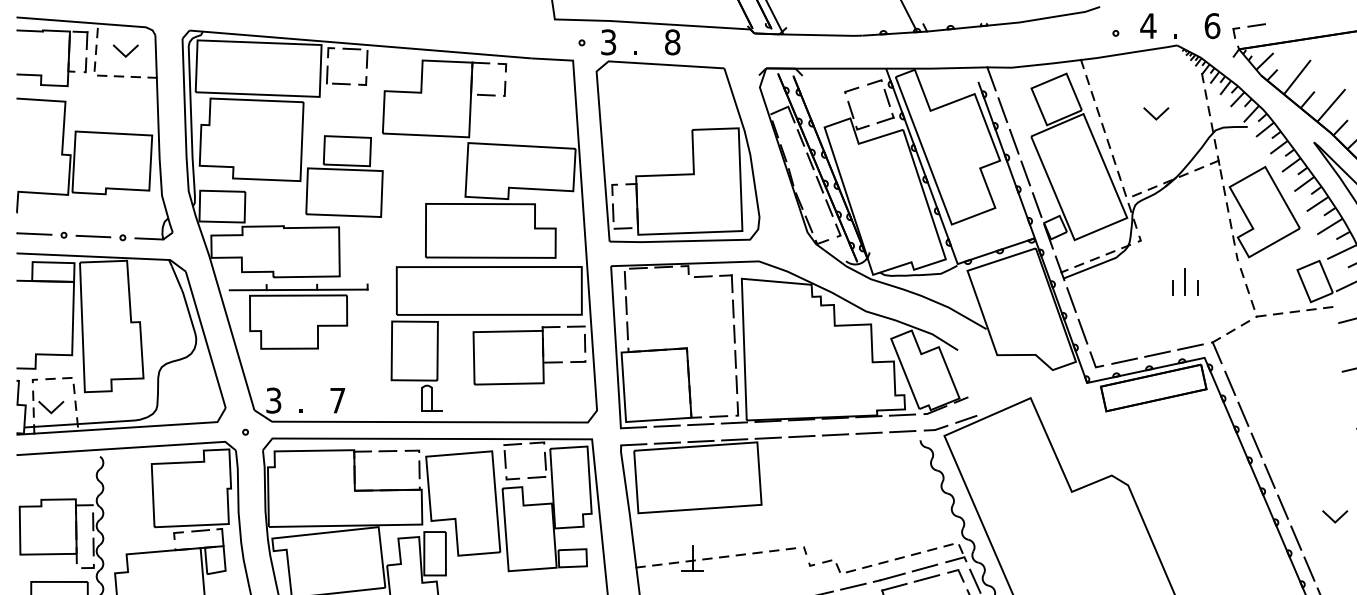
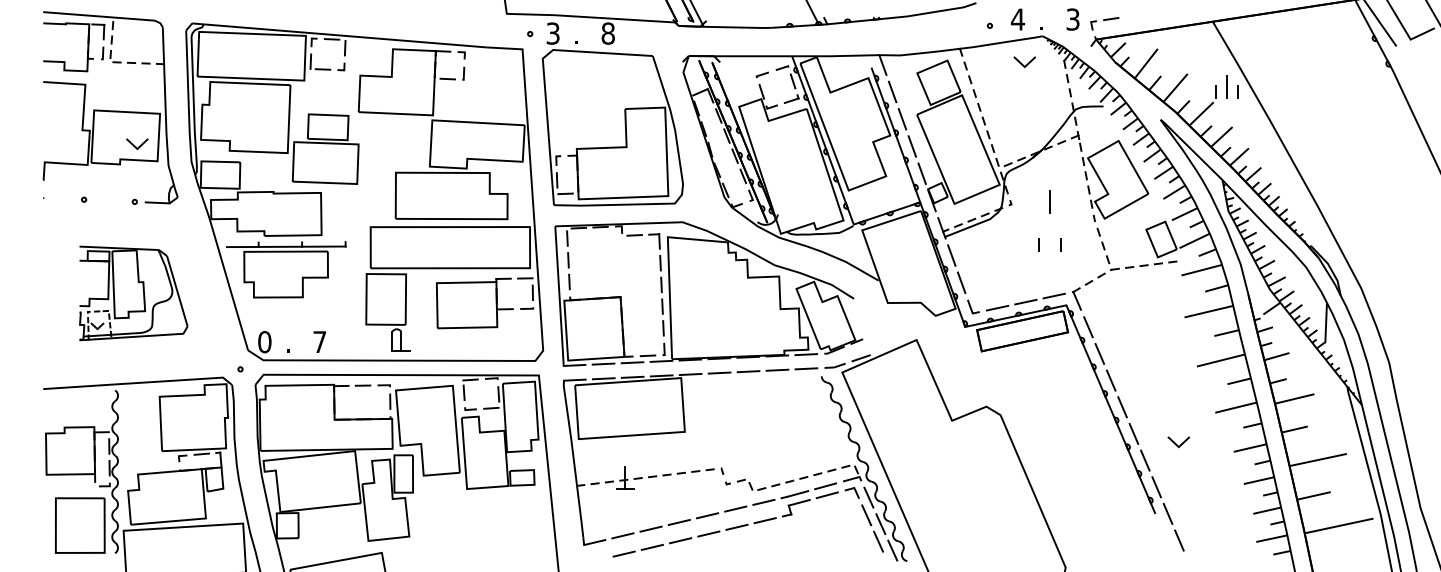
text: (1211, 25) -> (1072, 19), 6 -> 3
line: (123, 52) -> (135, 145), moved
line: (1153, 115) -> (1022, 63), moved
line: (34, 233) -> (58, 198), removed
line: (93, 236) -> (109, 200), removed
line: (1184, 281) -> (1049, 201), moved
part: (121, 344) -> (133, 293), size x0.6
text: (273, 401) -> (264, 342), 3 -> 0

